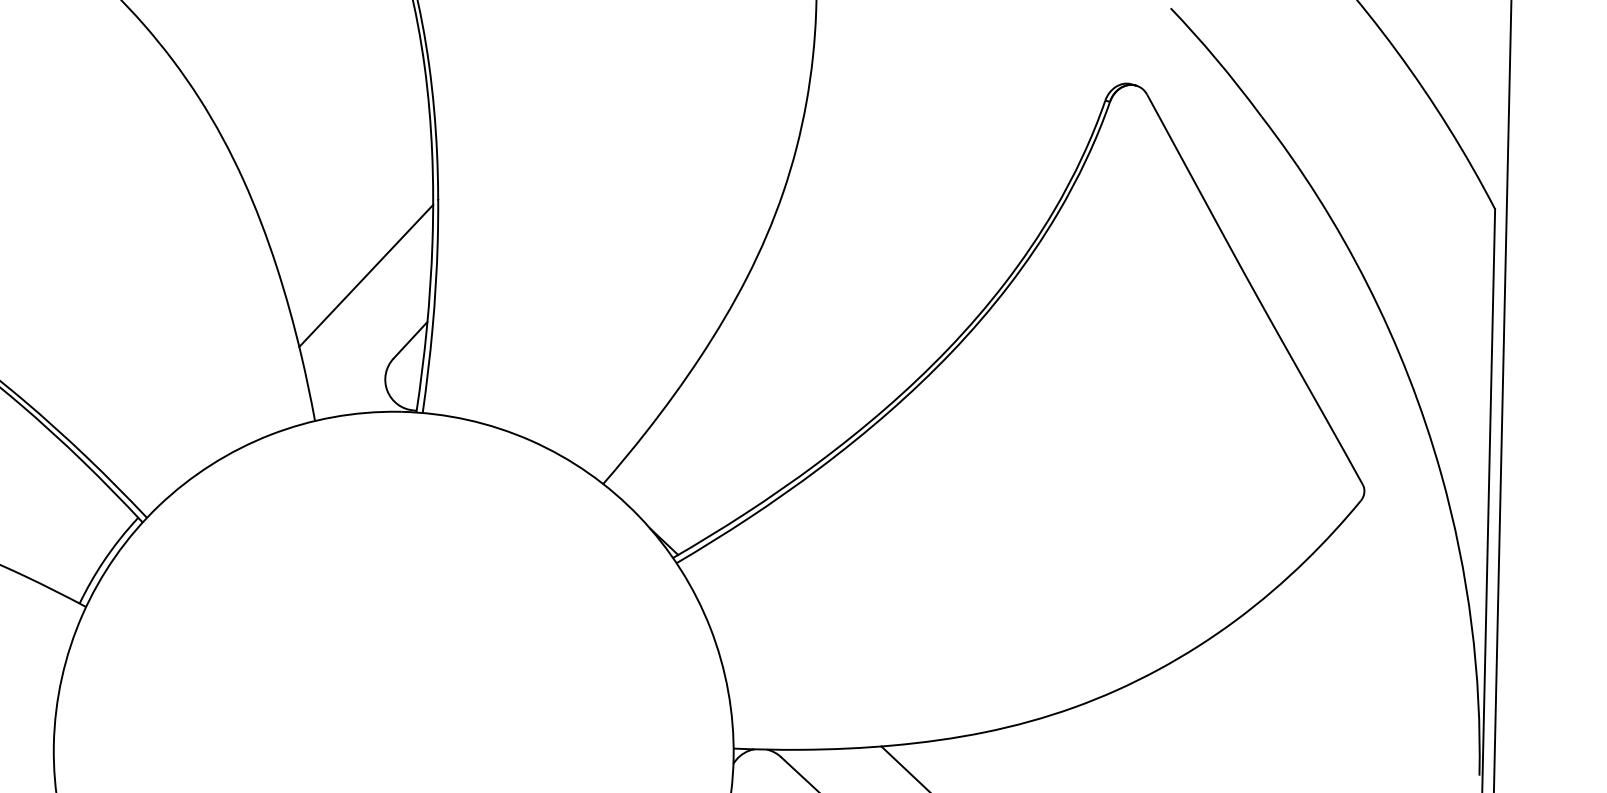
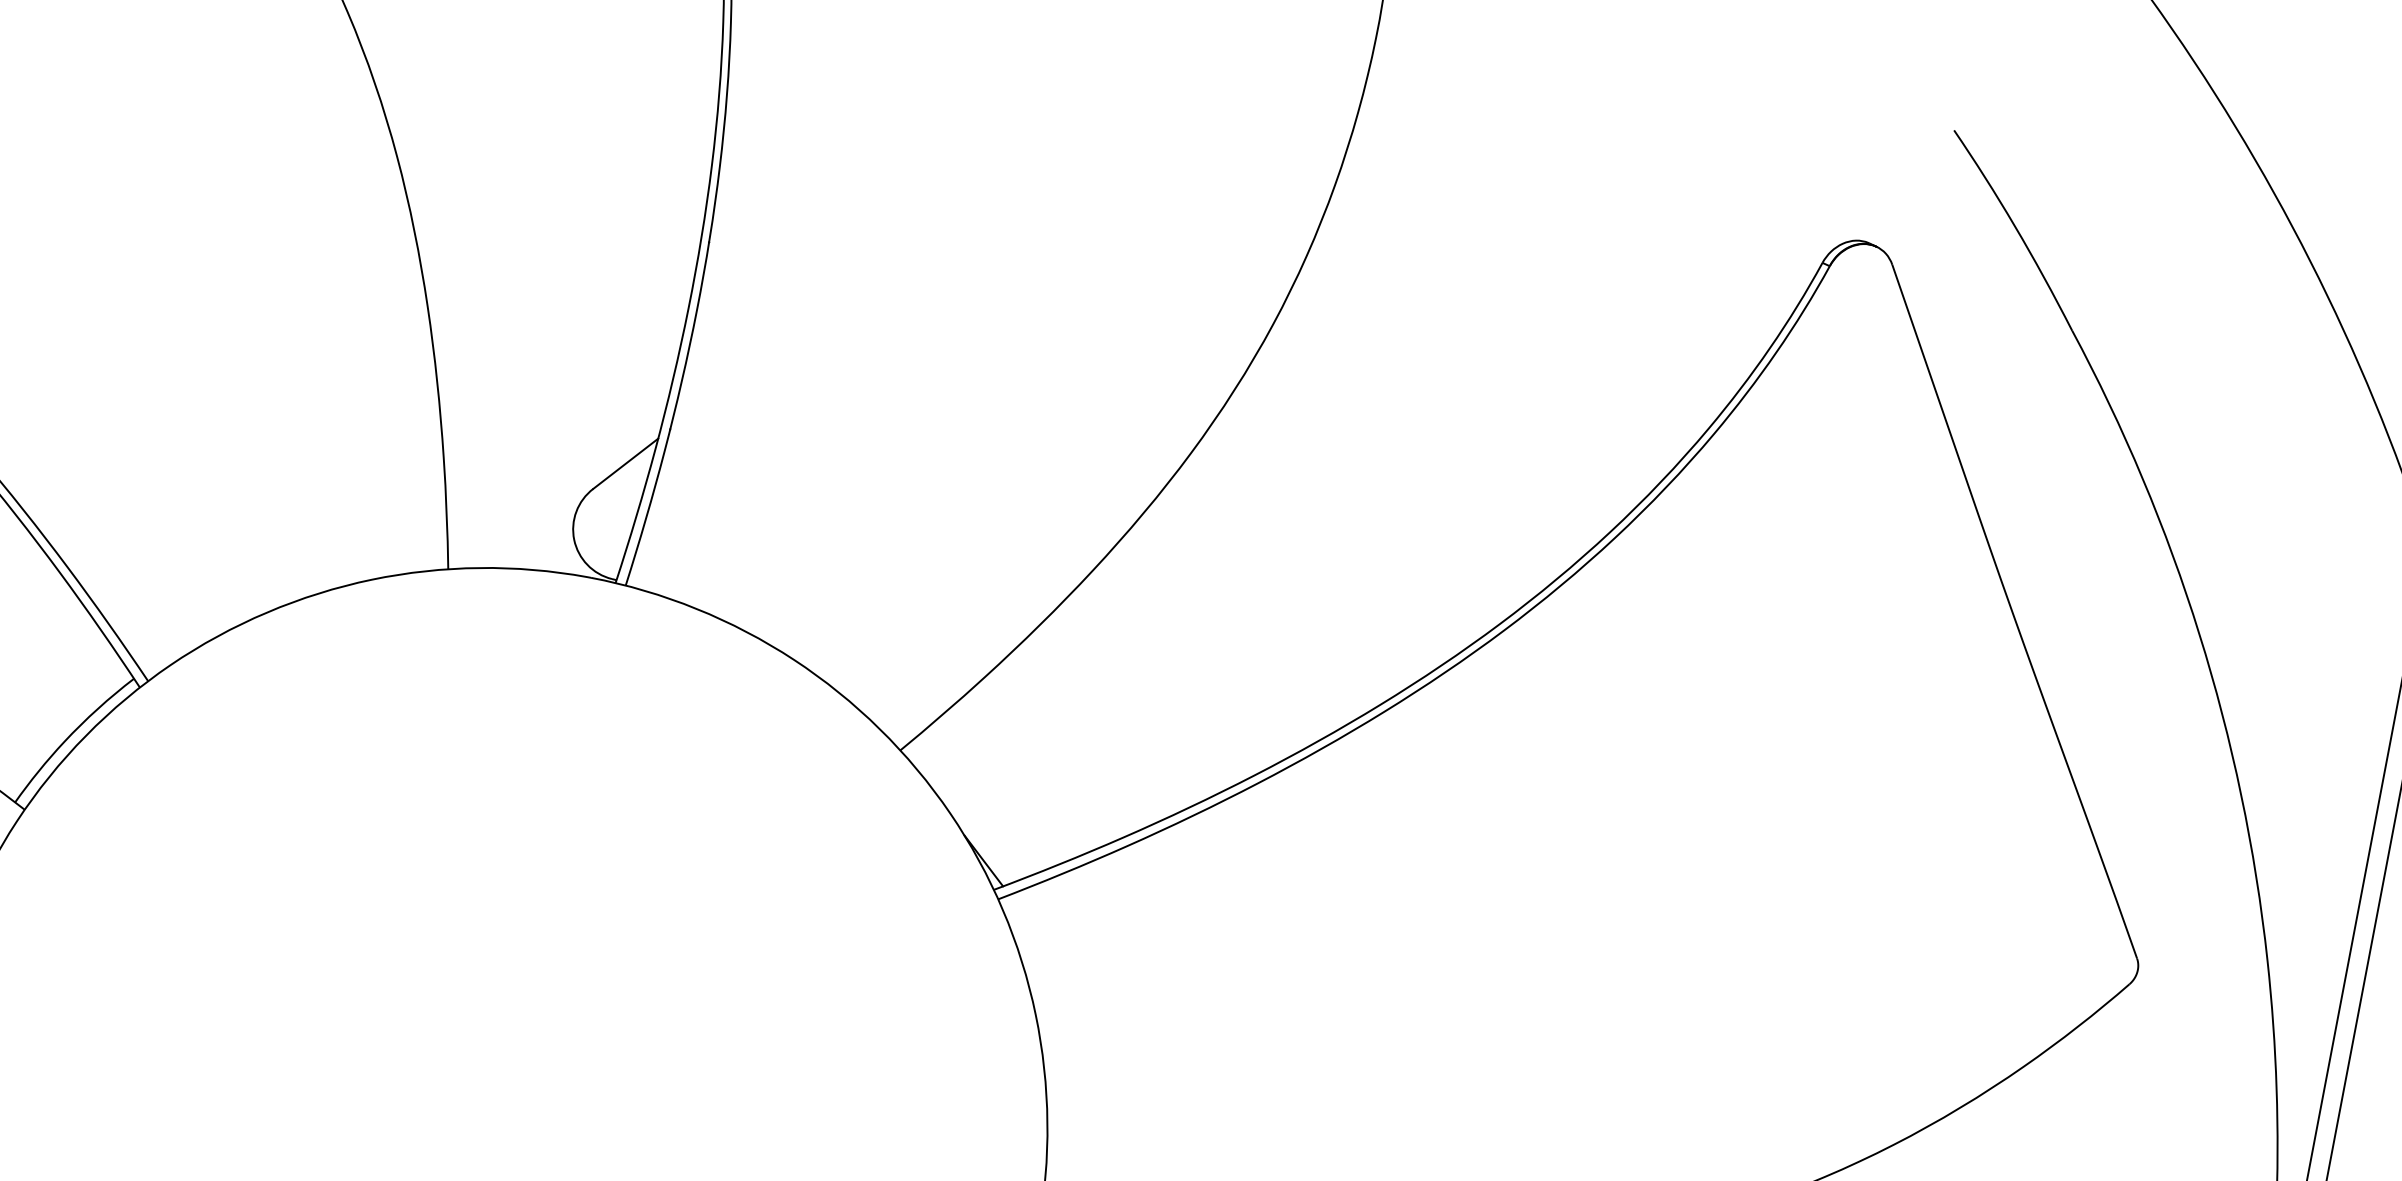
line: (366, 275) -> (571, 346), removed

